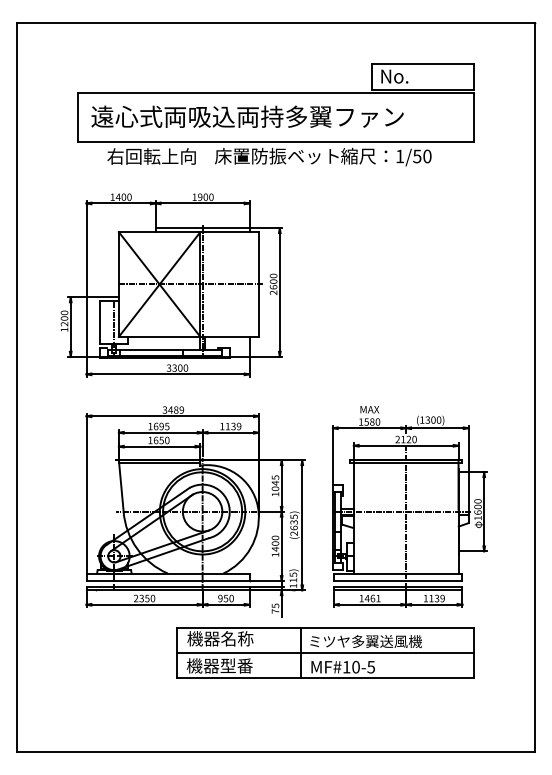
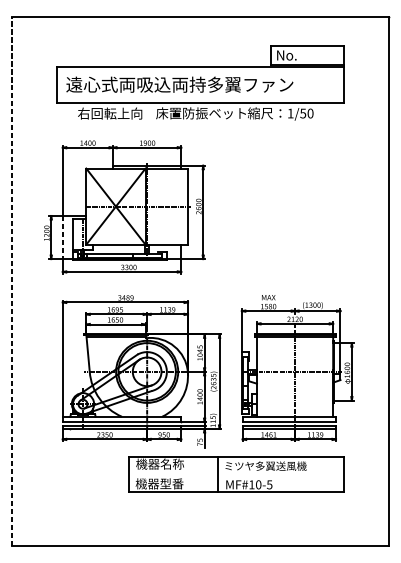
line: (86, 327) -> (62, 237), solid -> dashed
line: (16, 387) -> (11, 281), solid -> dashed
line: (325, 652) -> (236, 474), removed

